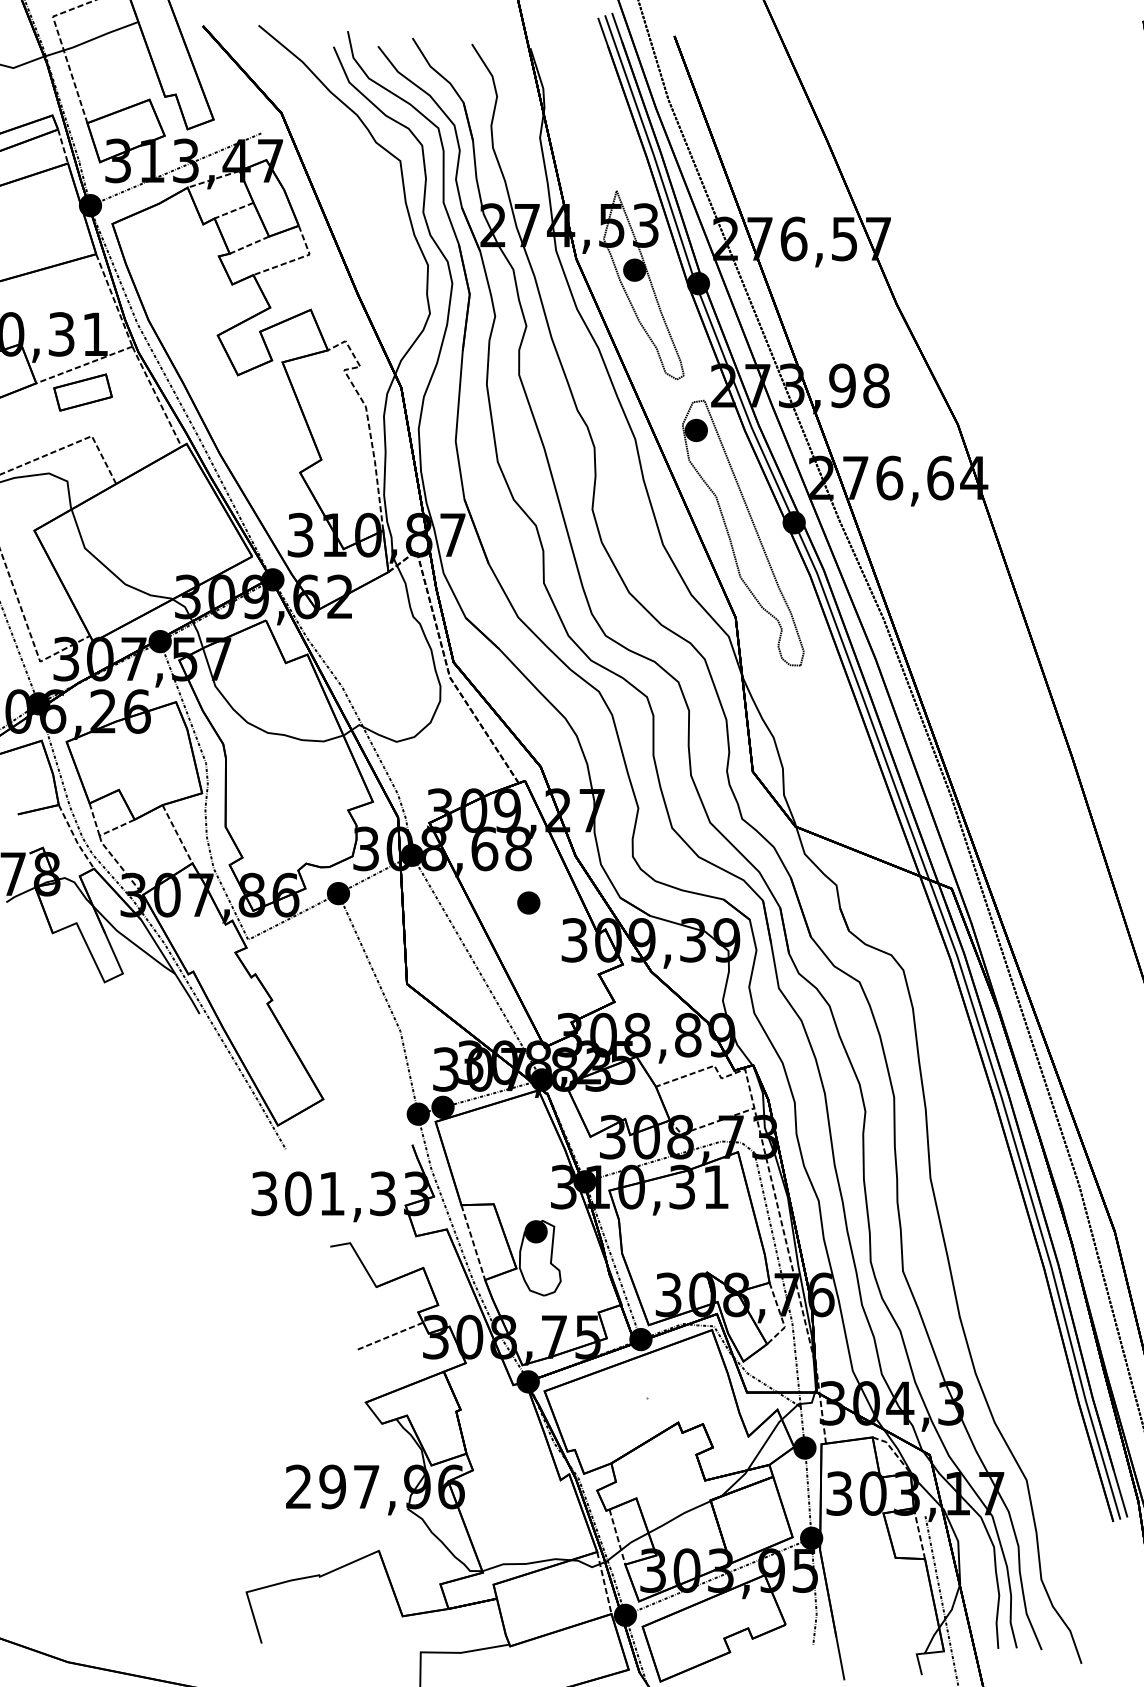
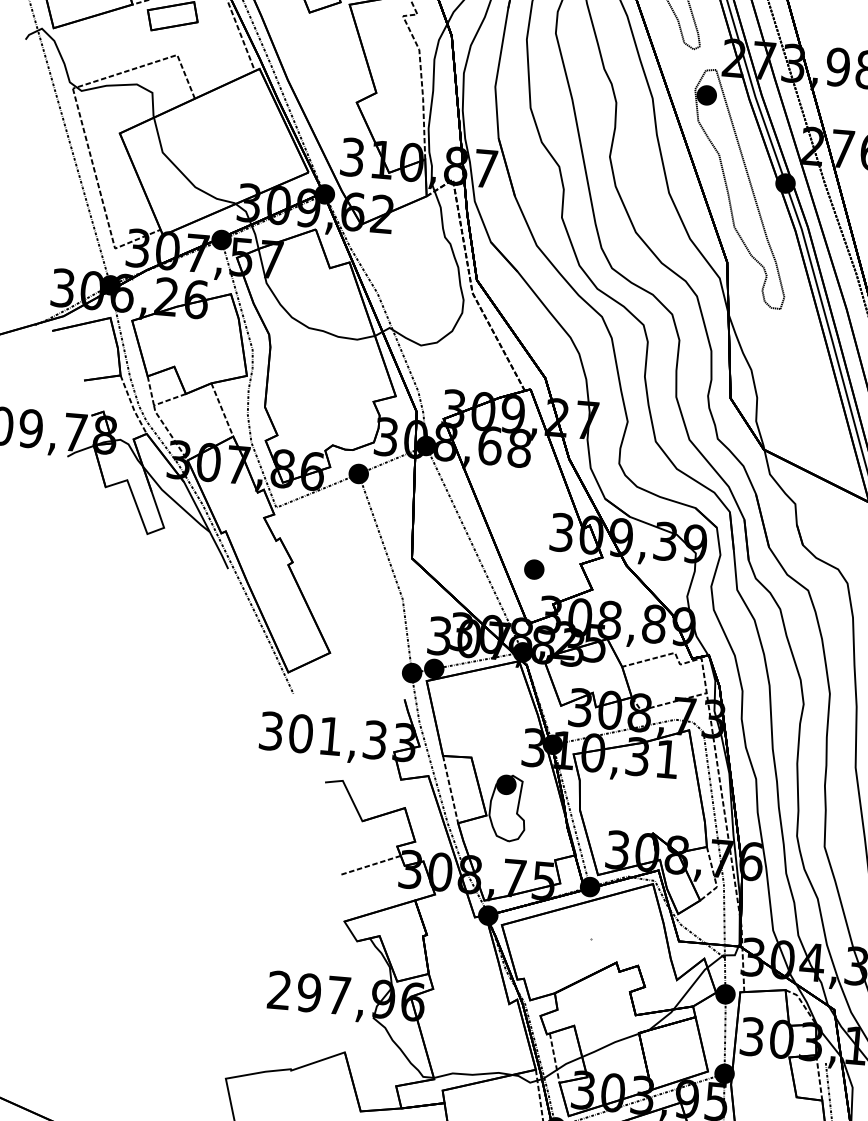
part: (528, 902) -> (534, 569), moved

